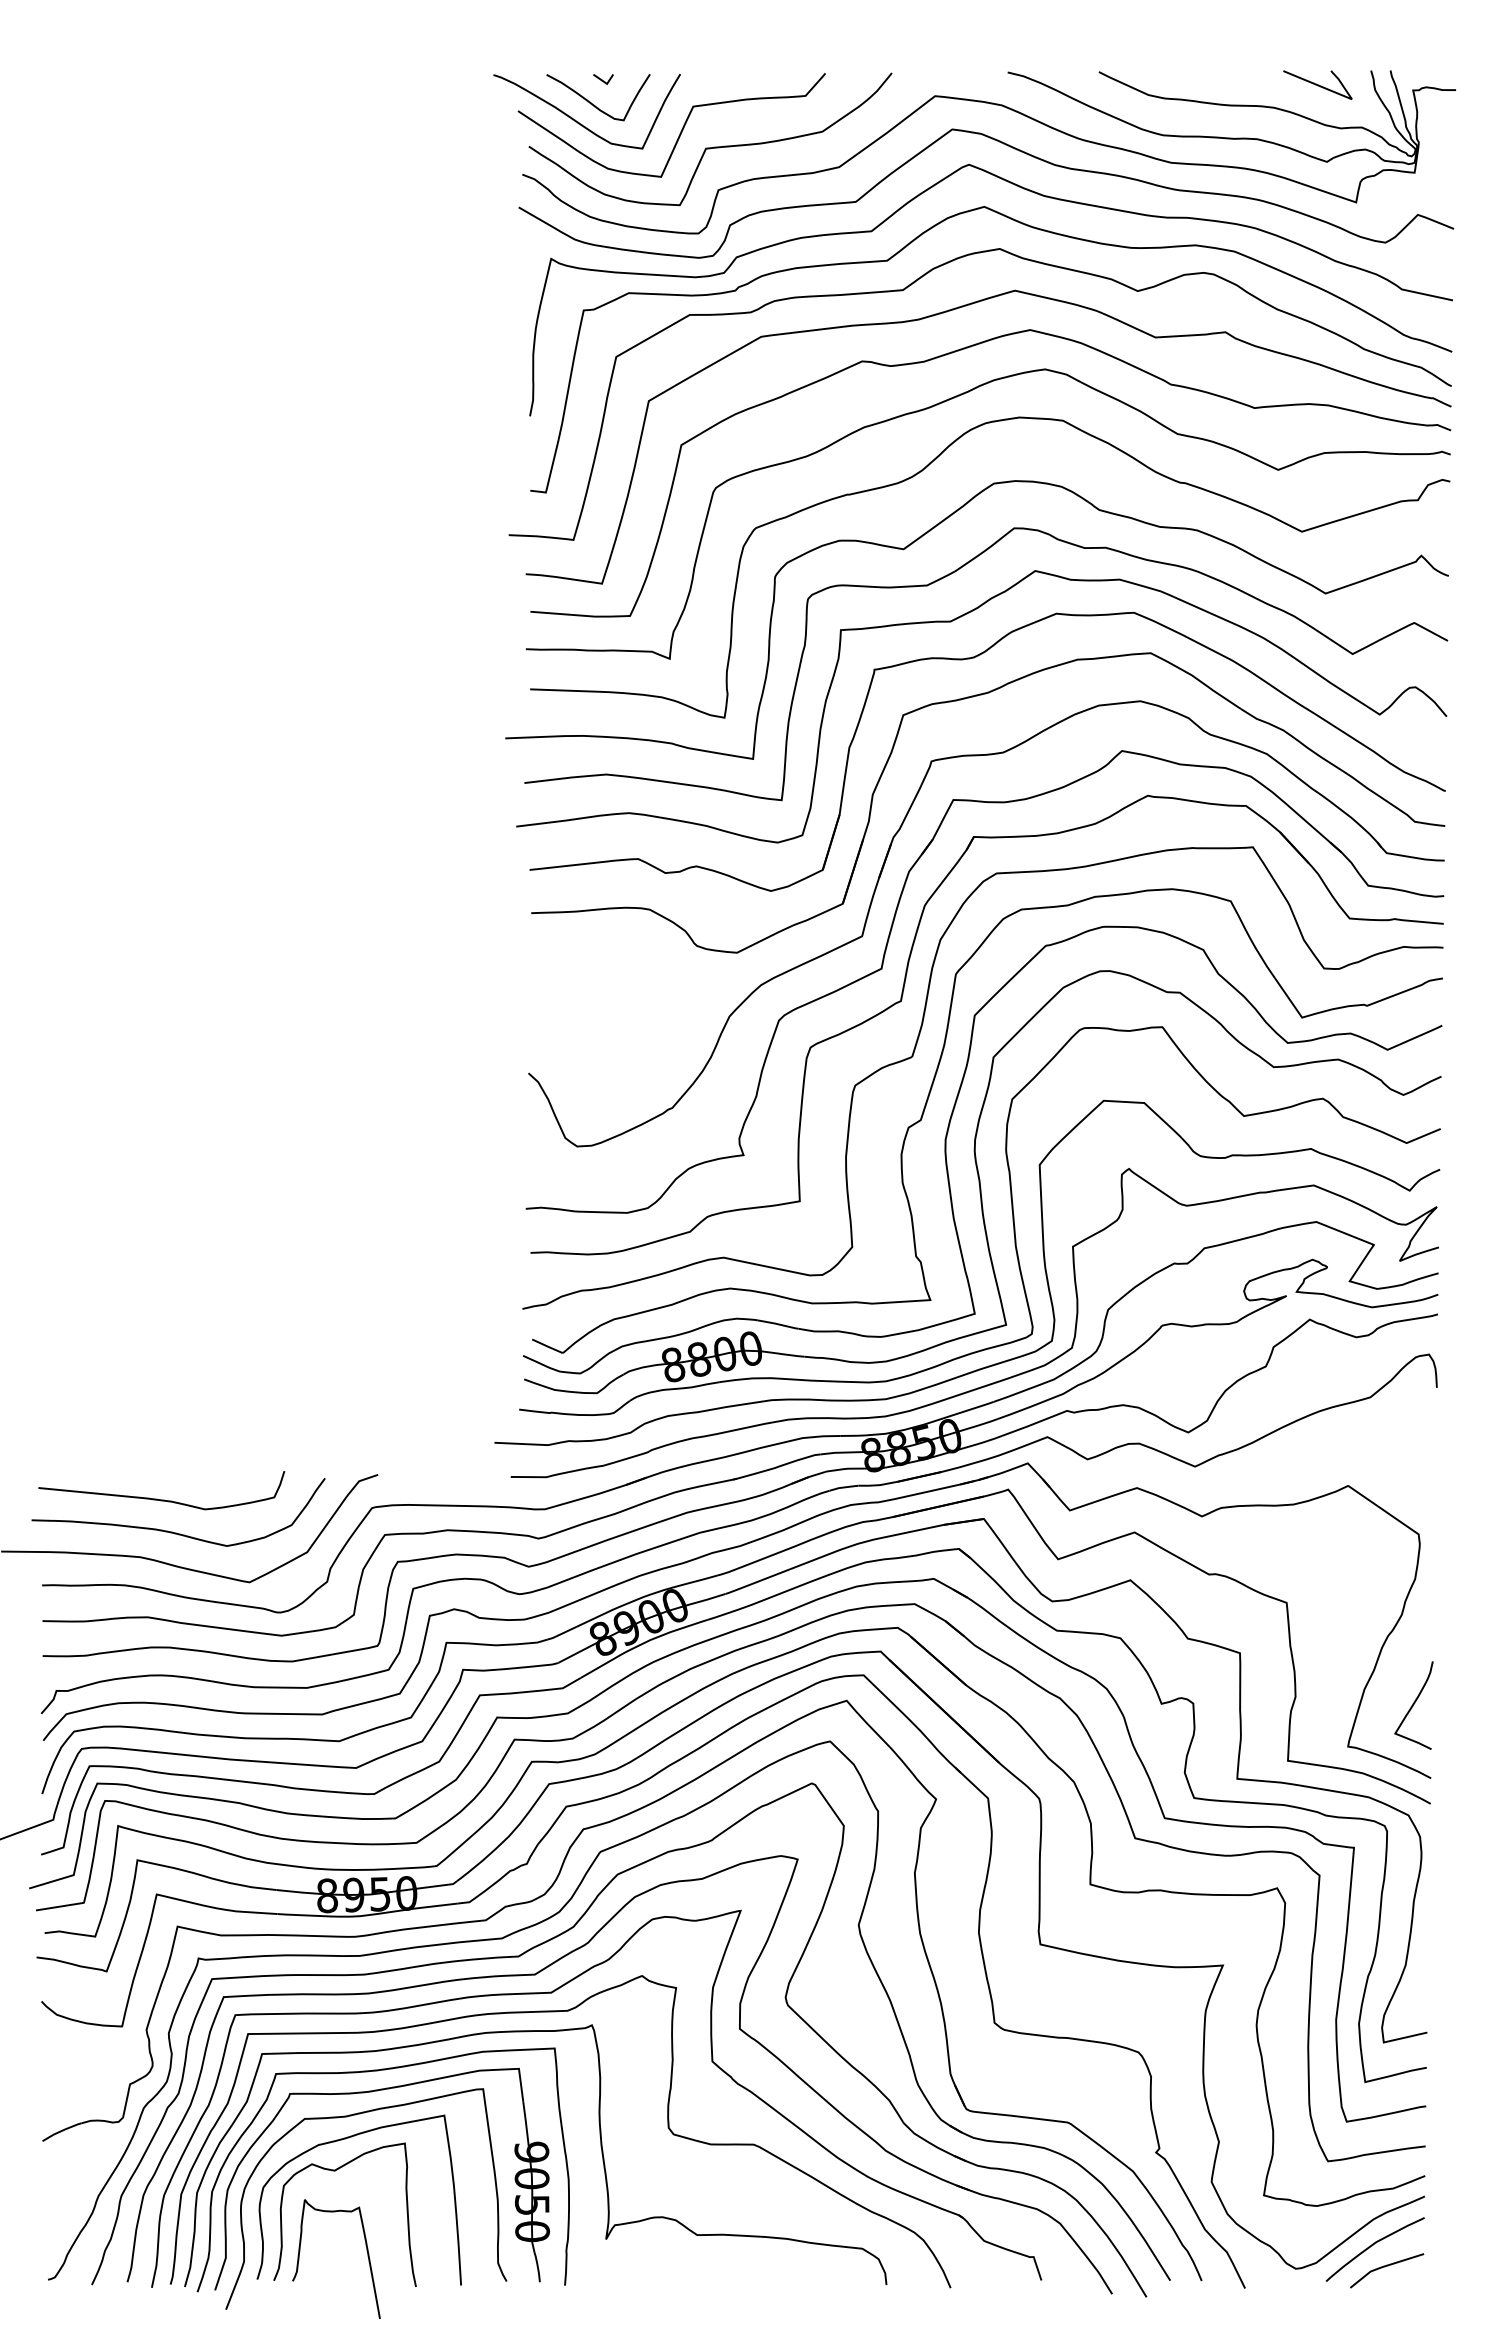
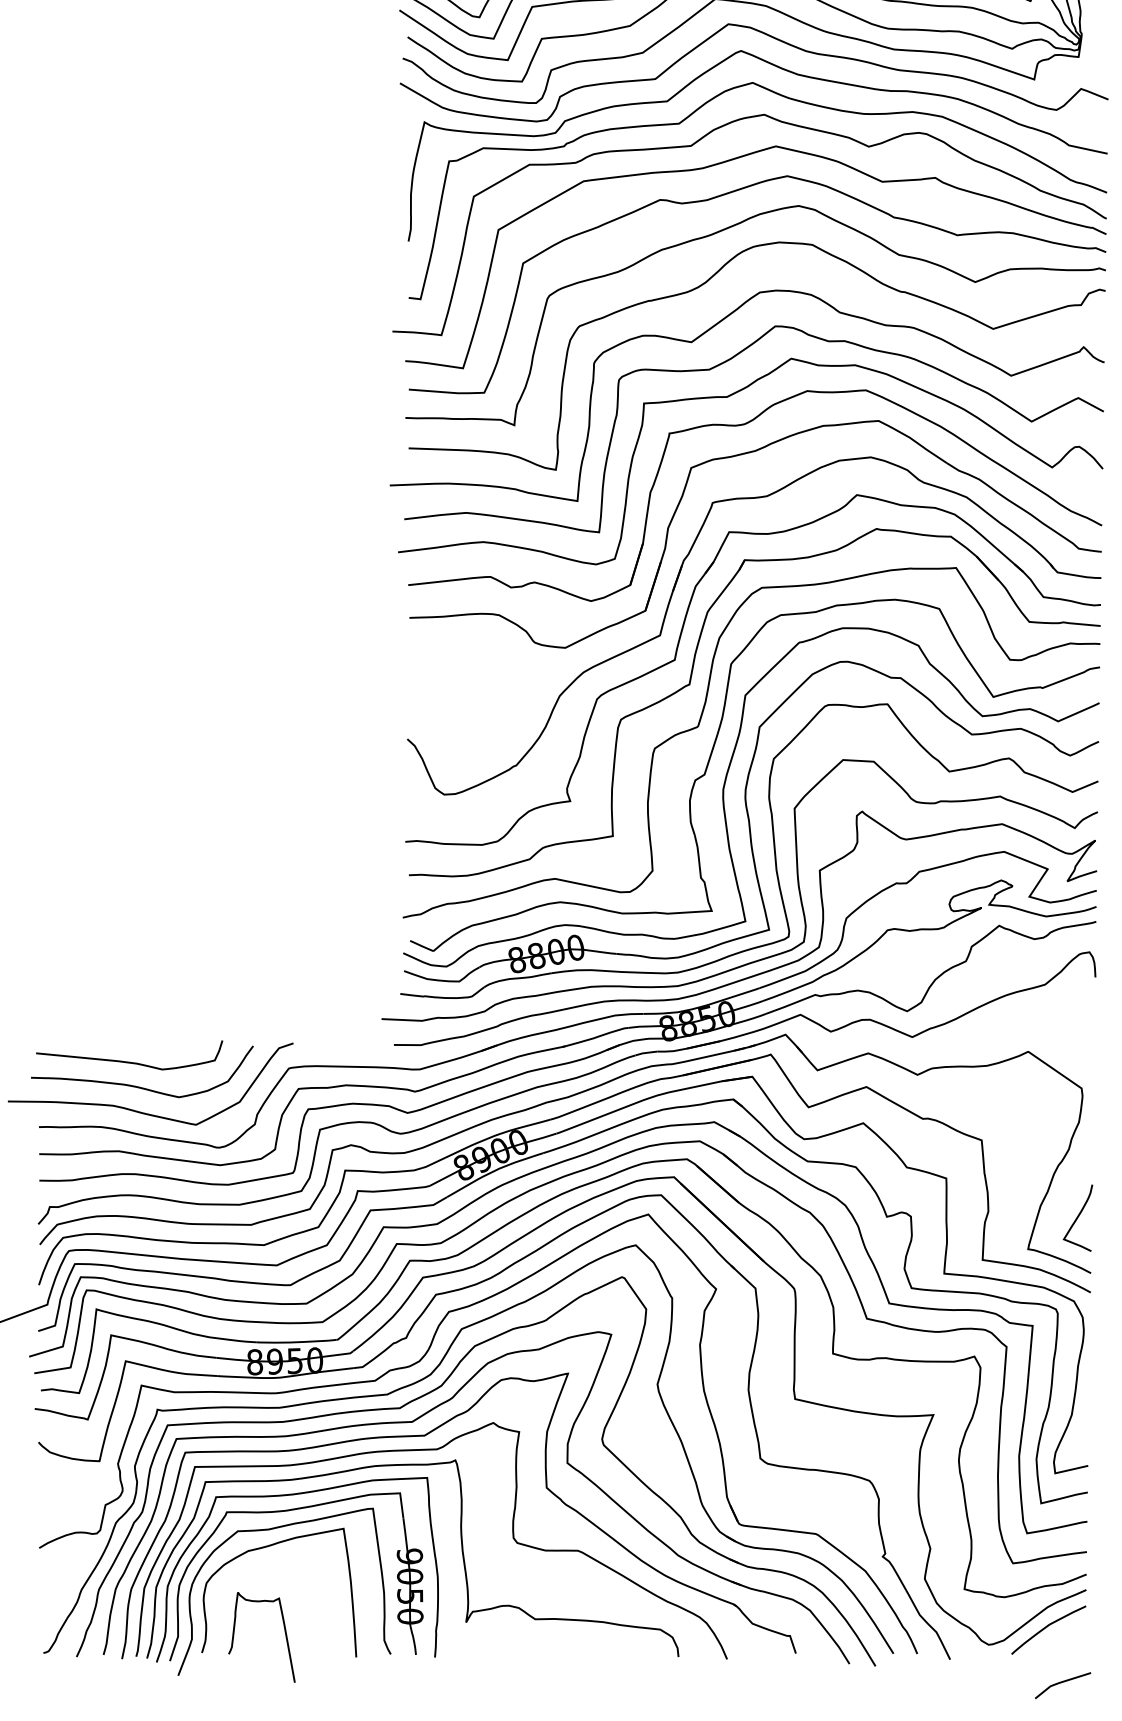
curve: (335, 2171) -> (261, 1571), removed
curve: (1385, 2267) -> (1061, 1683), moved

